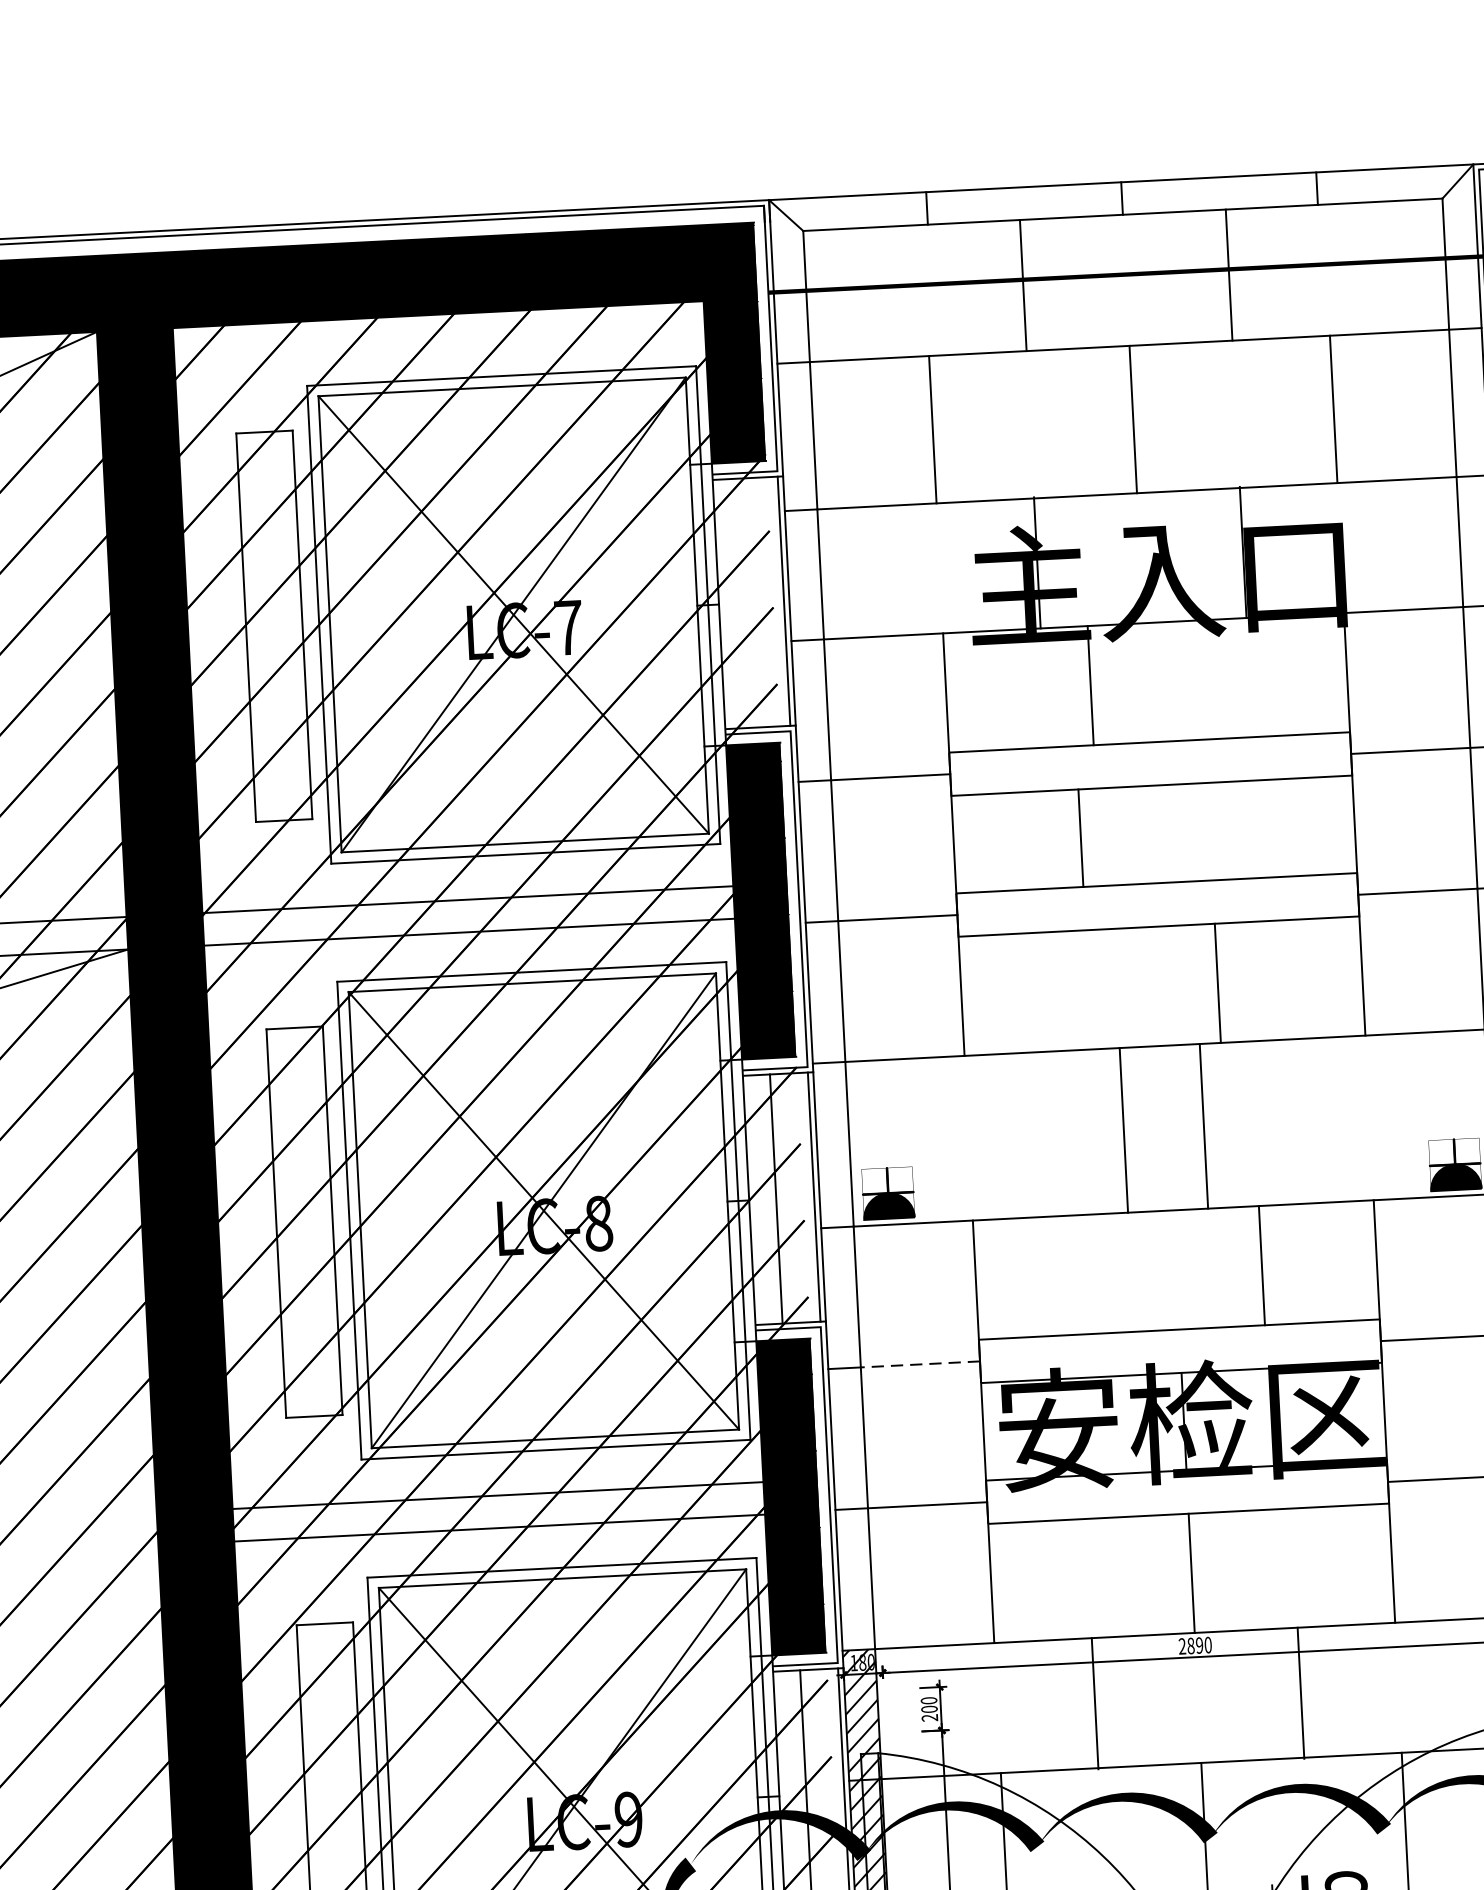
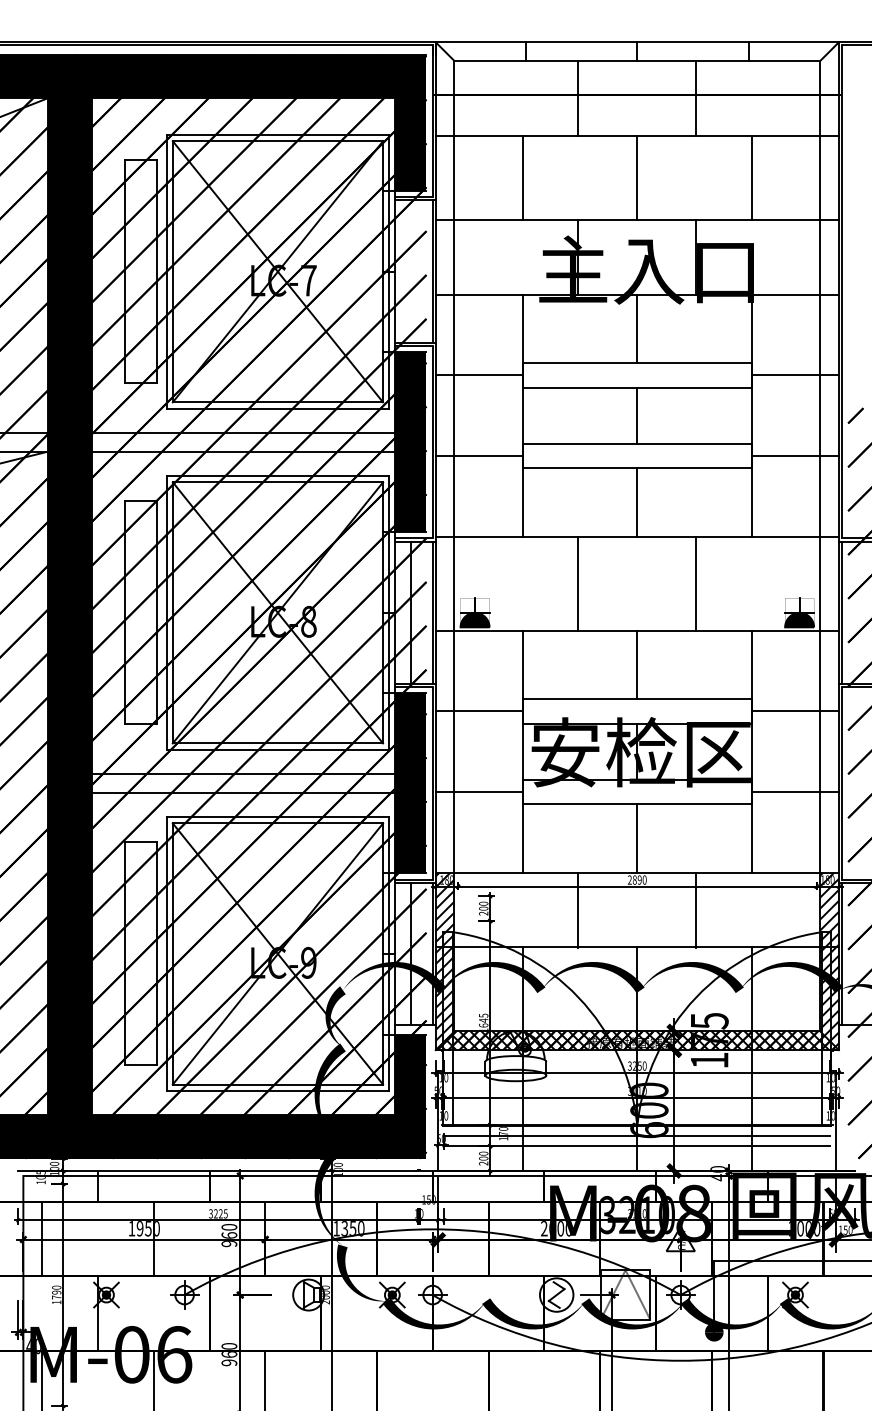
line: (1090, 685) -> (637, 328), moved
line: (1081, 837) -> (637, 415), moved
line: (1218, 983) -> (637, 502), moved
line: (1204, 1125) -> (696, 583), moved
line: (1123, 1129) -> (578, 583), moved
line: (1262, 1264) -> (637, 664), moved
line: (920, 1364) -> (488, 711), dashed -> solid

